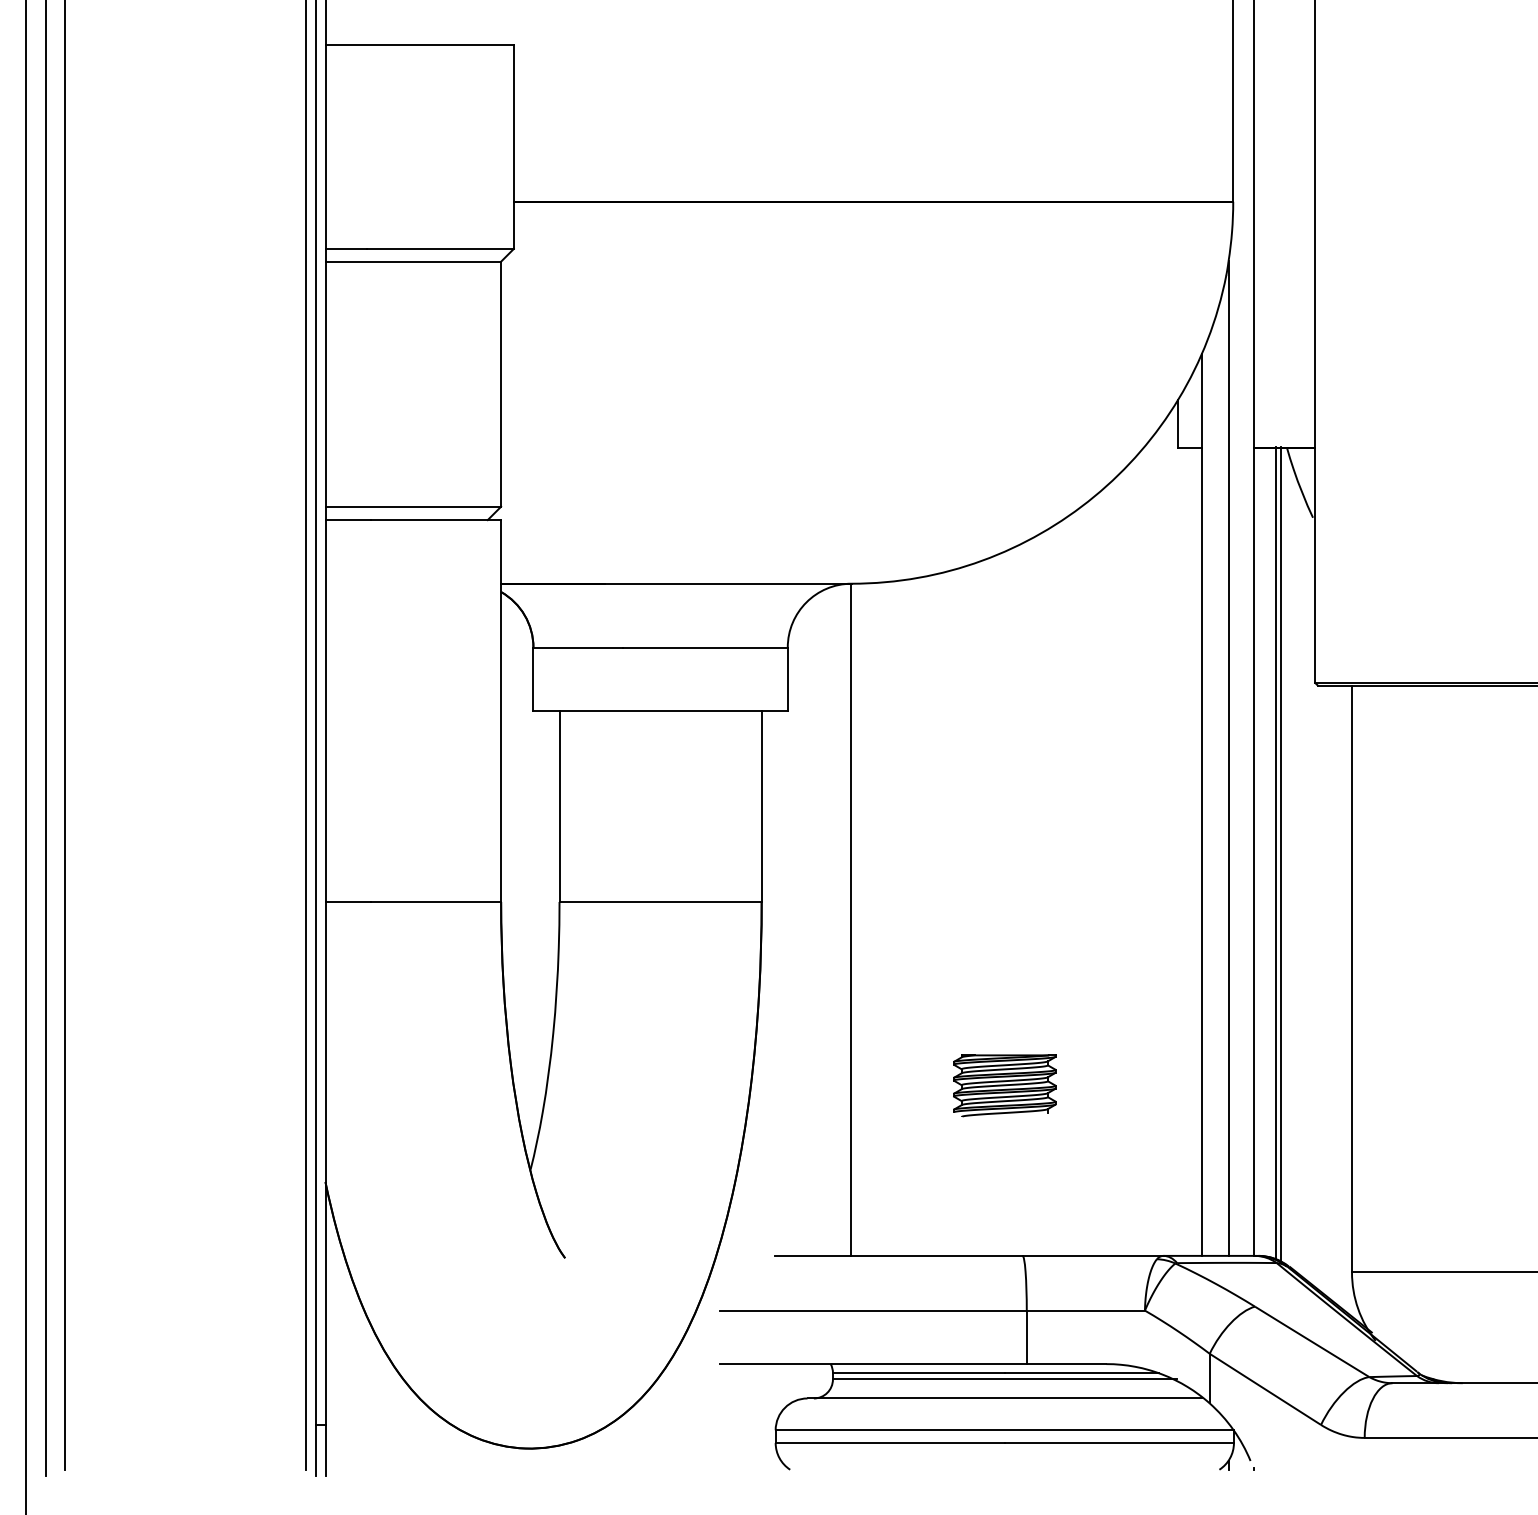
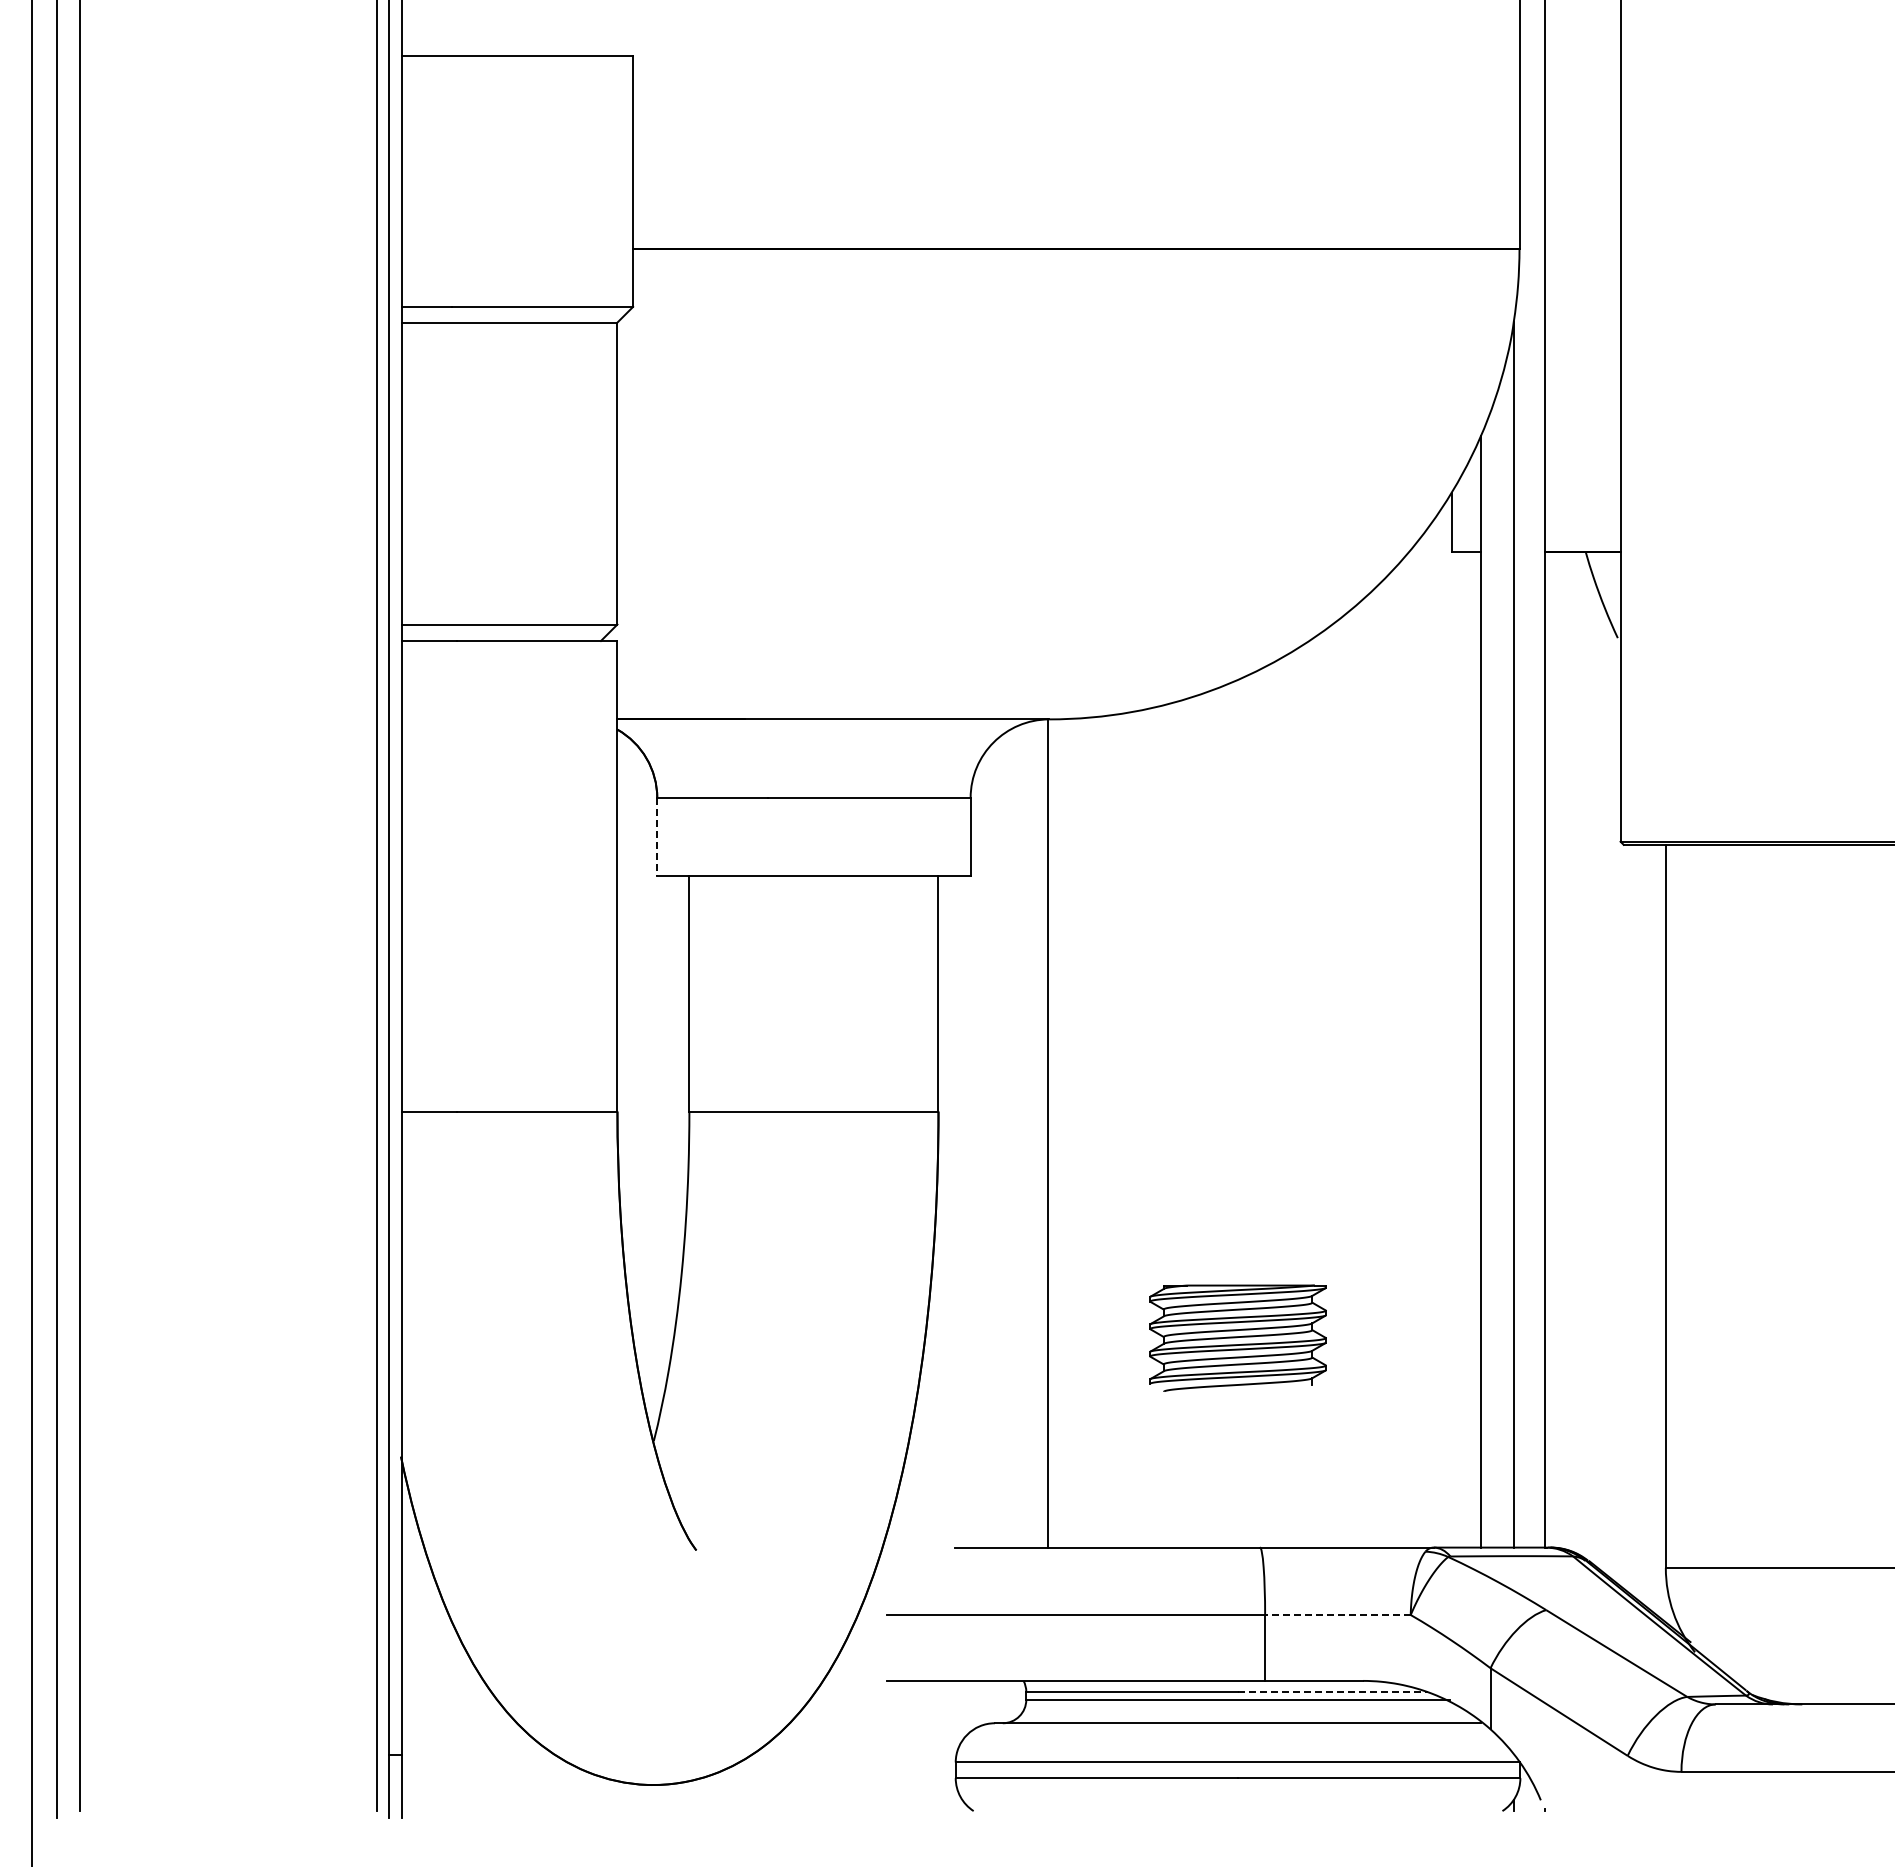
line: (533, 679) -> (657, 837), solid -> dashed
line: (1275, 853) -> (1571, 1051), removed
line: (1281, 854) -> (1578, 1052), removed
part: (1004, 1085) -> (1237, 1337), size x1.4
line: (1085, 1311) -> (1337, 1615), solid -> dashed
line: (1081, 1372) -> (1332, 1691), solid -> dashed

